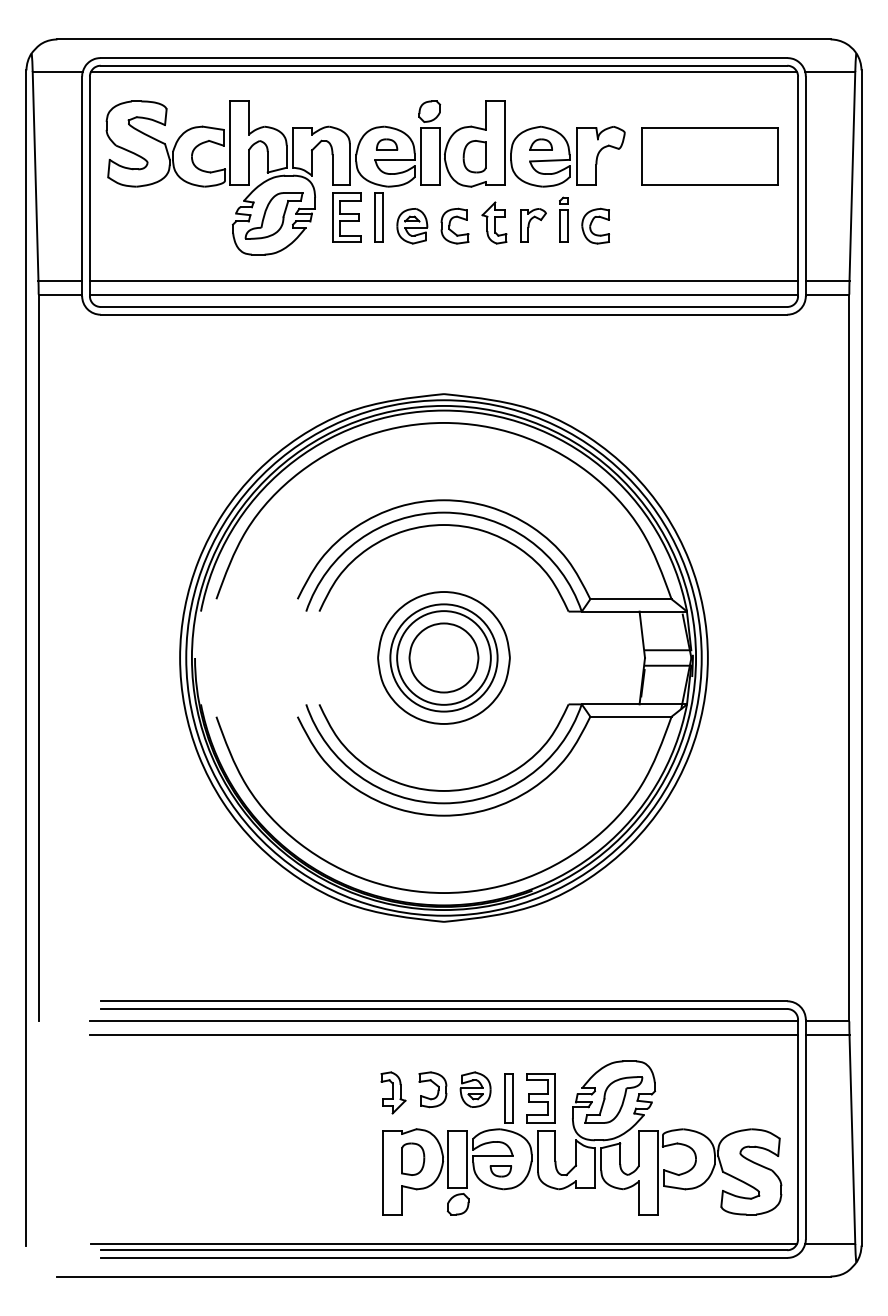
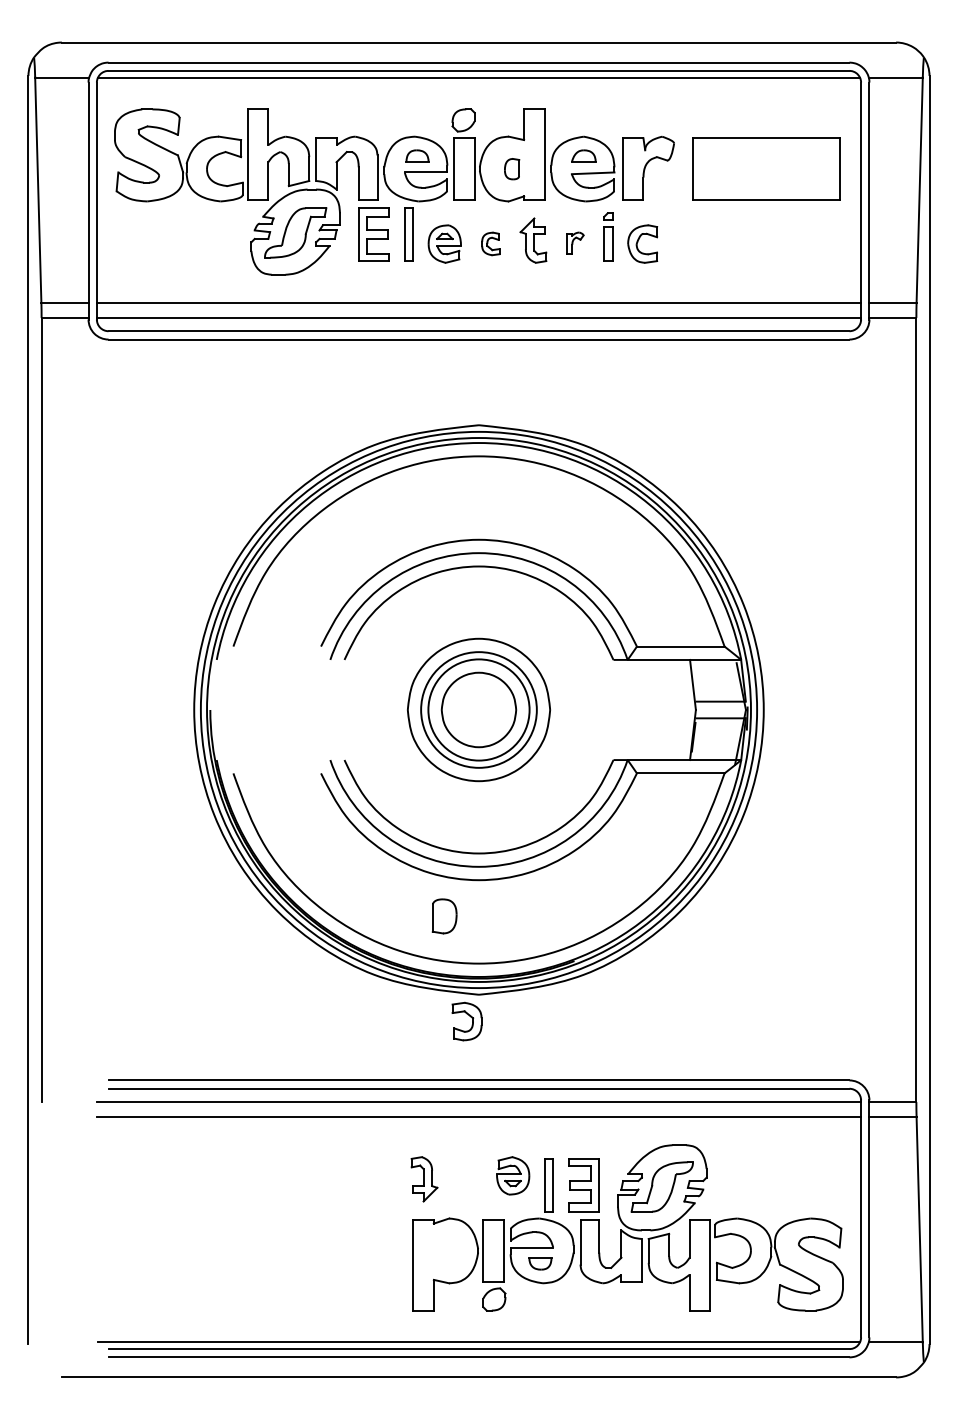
part: (474, 156) -> (511, 168), size x0.6
part: (454, 225) -> (490, 243), size x0.6
part: (533, 225) -> (575, 243), size x0.6
part: (432, 1089) -> (466, 1021), moved
part: (413, 1158) -> (445, 915), moved

